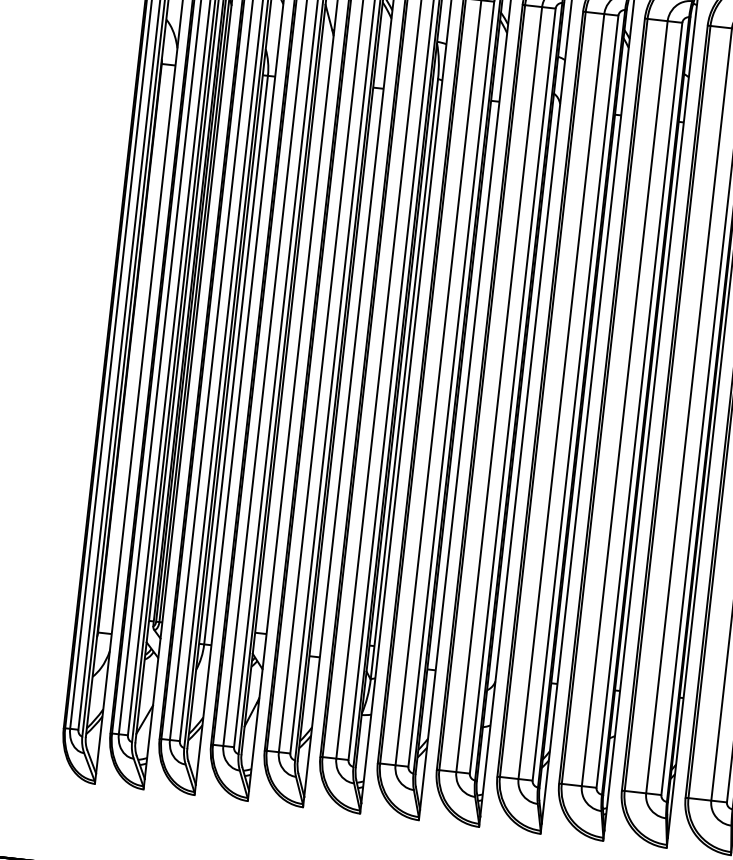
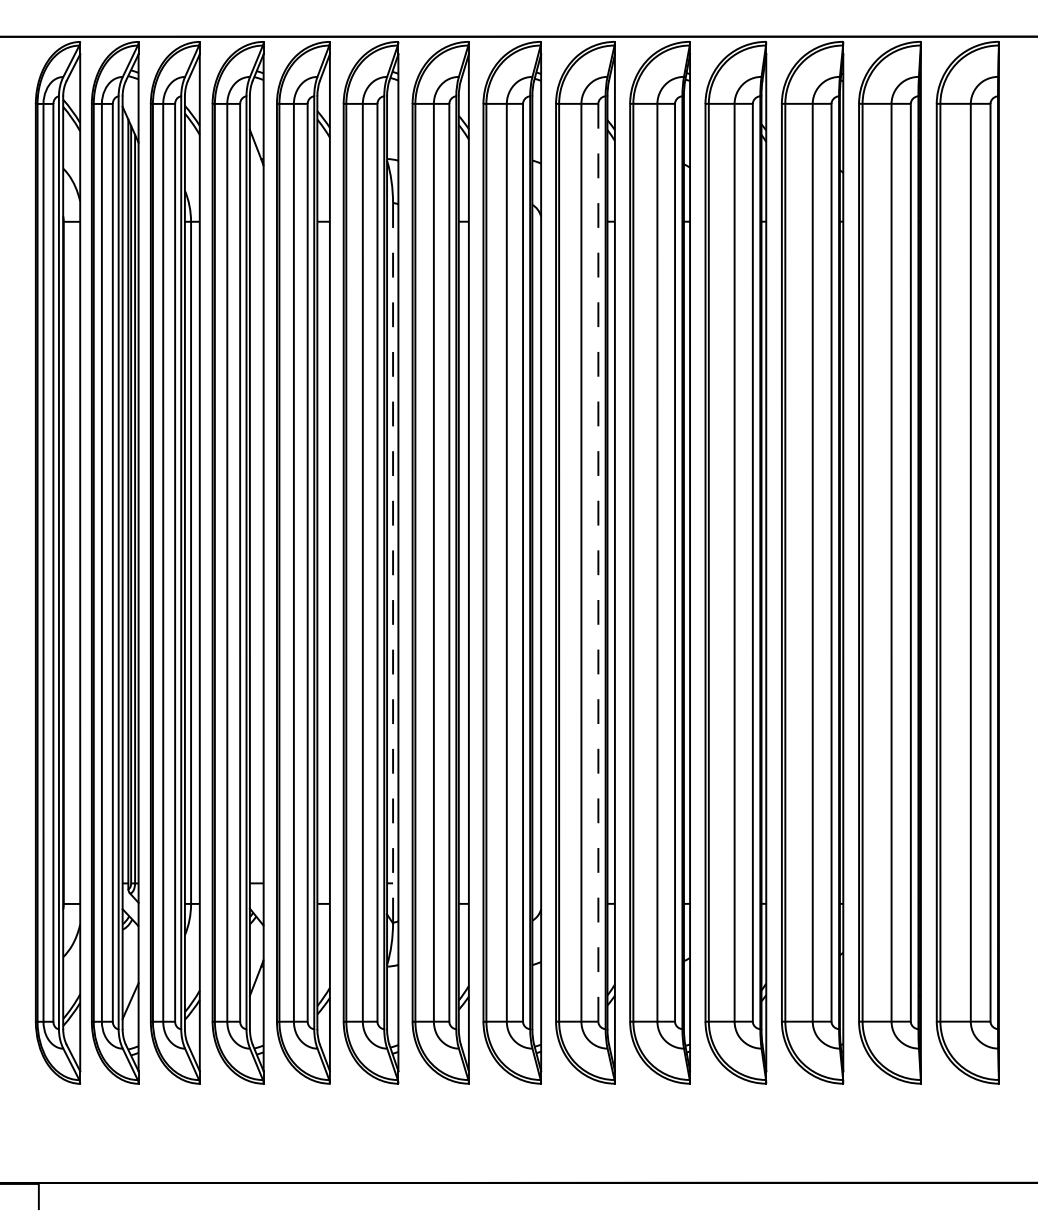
line: (404, 378) -> (393, 562), solid -> dashed
line: (575, 397) -> (598, 562), solid -> dashed

